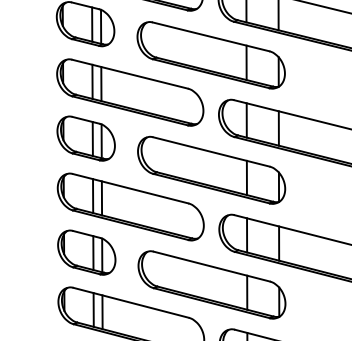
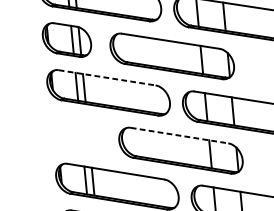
line: (130, 74) -> (107, 78), solid -> dashed
part: (85, 138) -> (75, 133), removed
line: (211, 151) -> (179, 135), solid -> dashed

